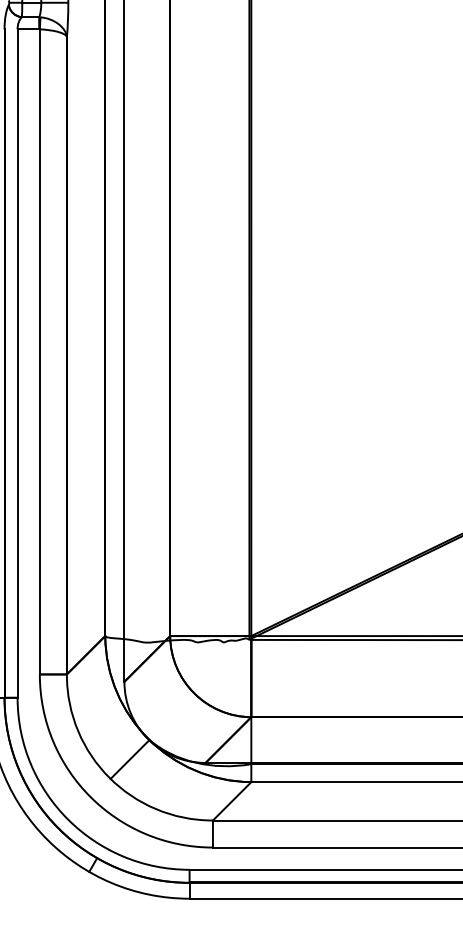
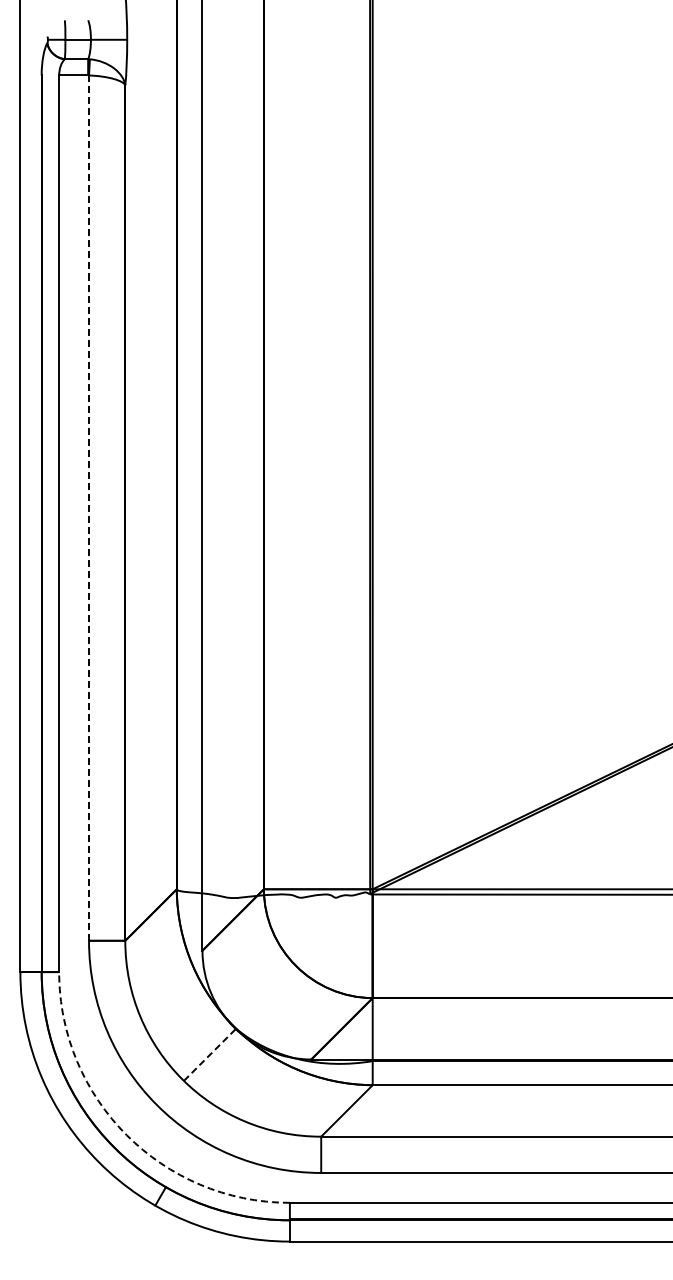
line: (40, 352) -> (89, 508), solid -> dashed
line: (130, 759) -> (210, 1054), solid -> dashed
arc: (67, 819) -> (126, 1135), solid -> dashed

